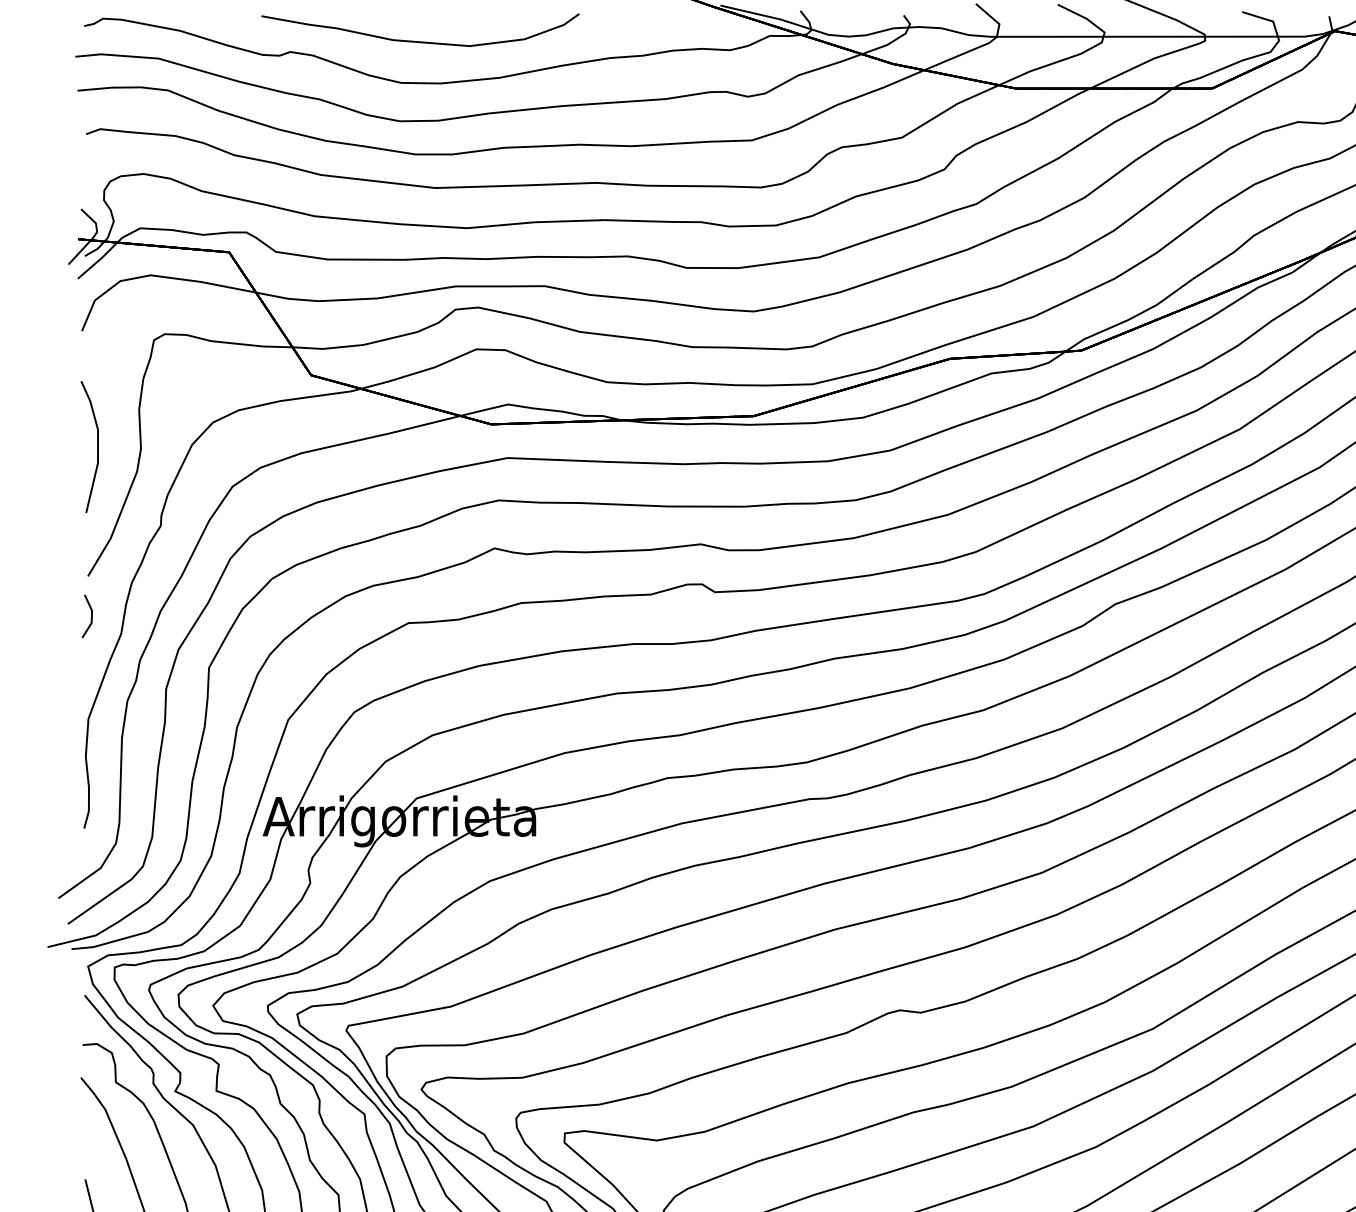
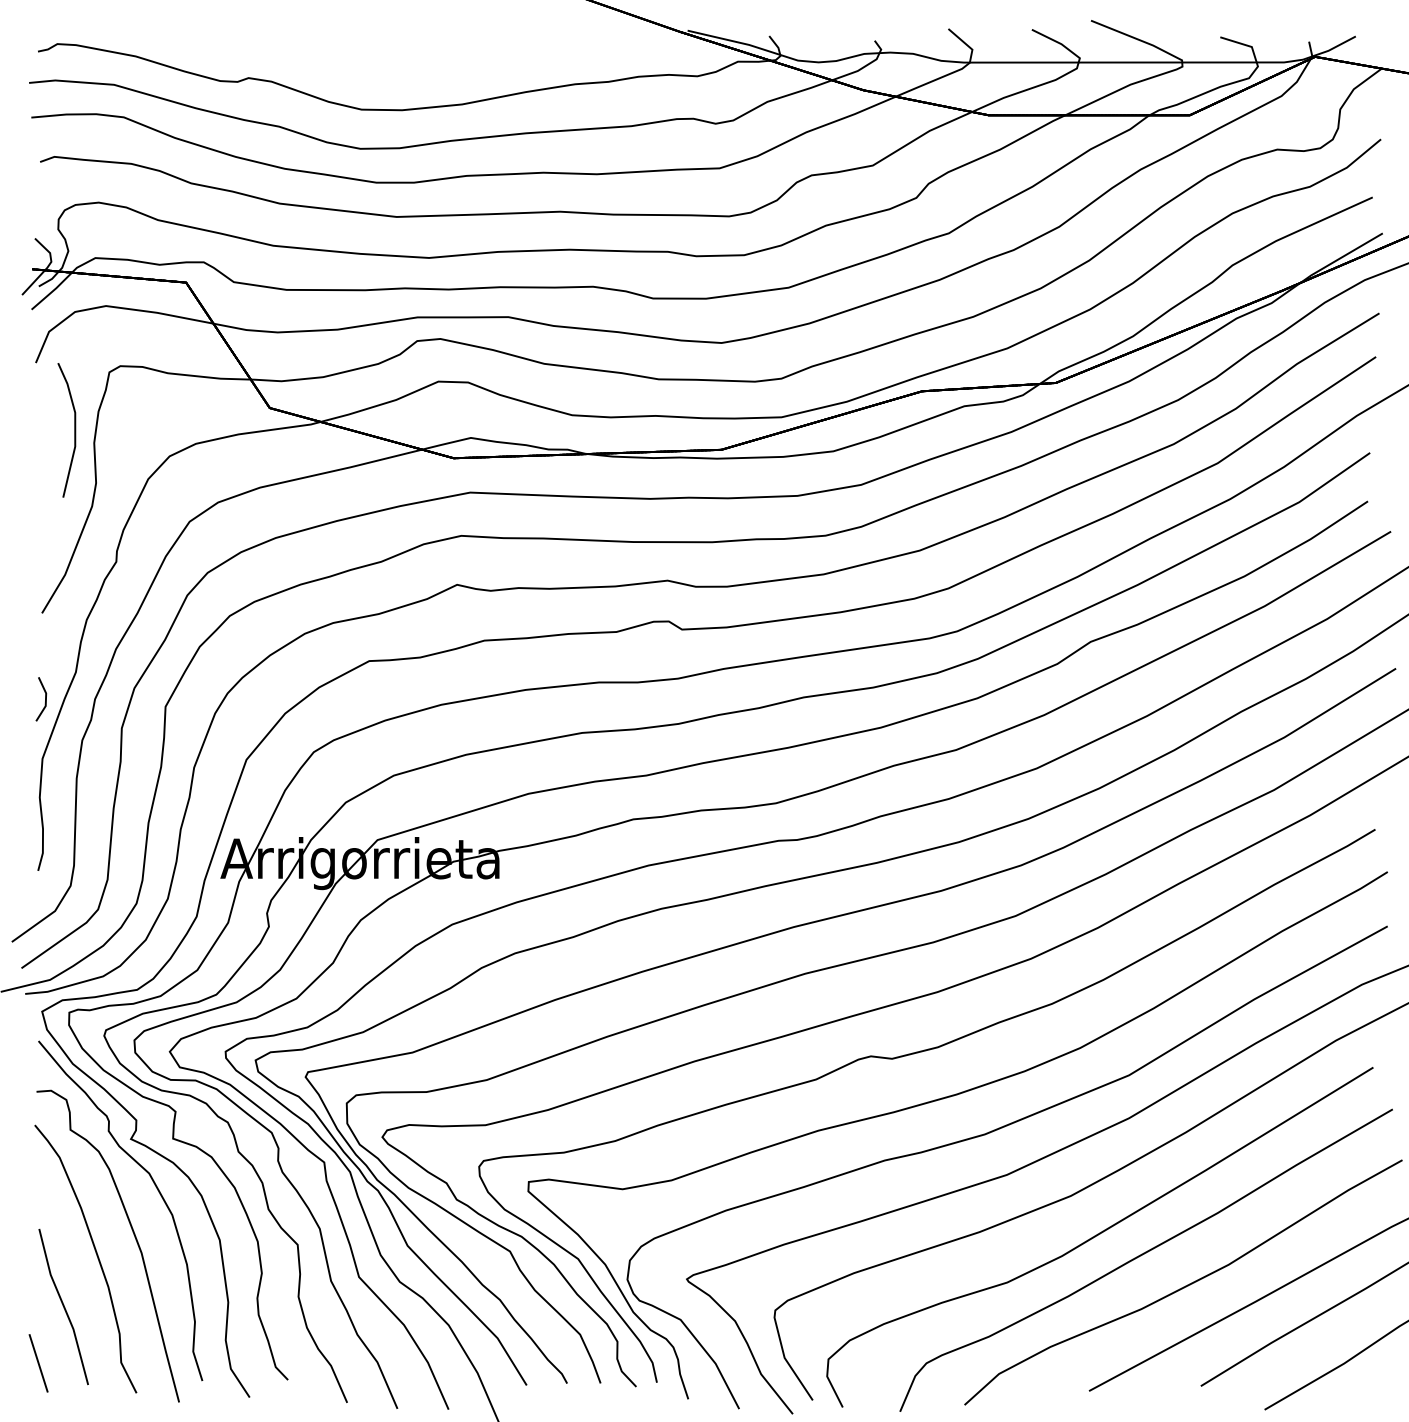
part: (420, 41) -> (381, 67), removed
line: (97, 447) -> (74, 430), moved
line: (91, 616) -> (45, 699), moved

